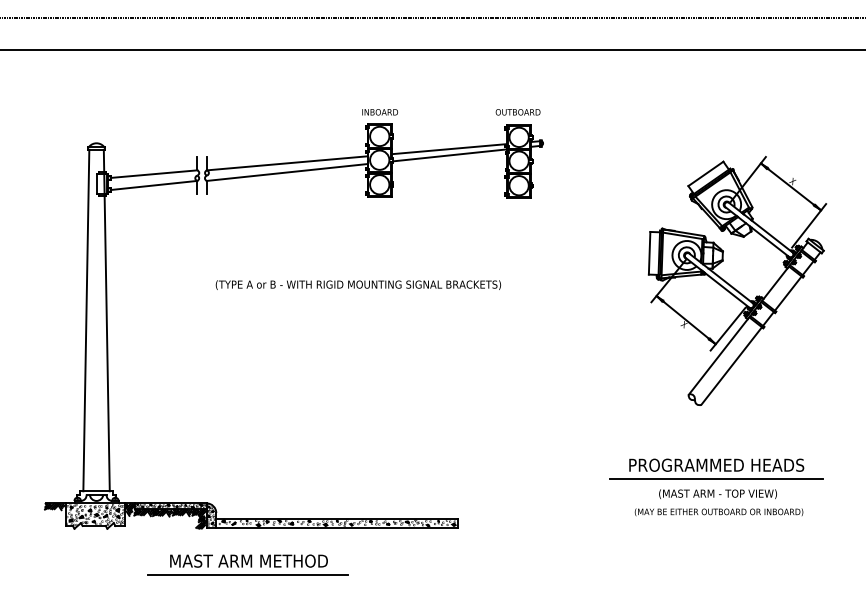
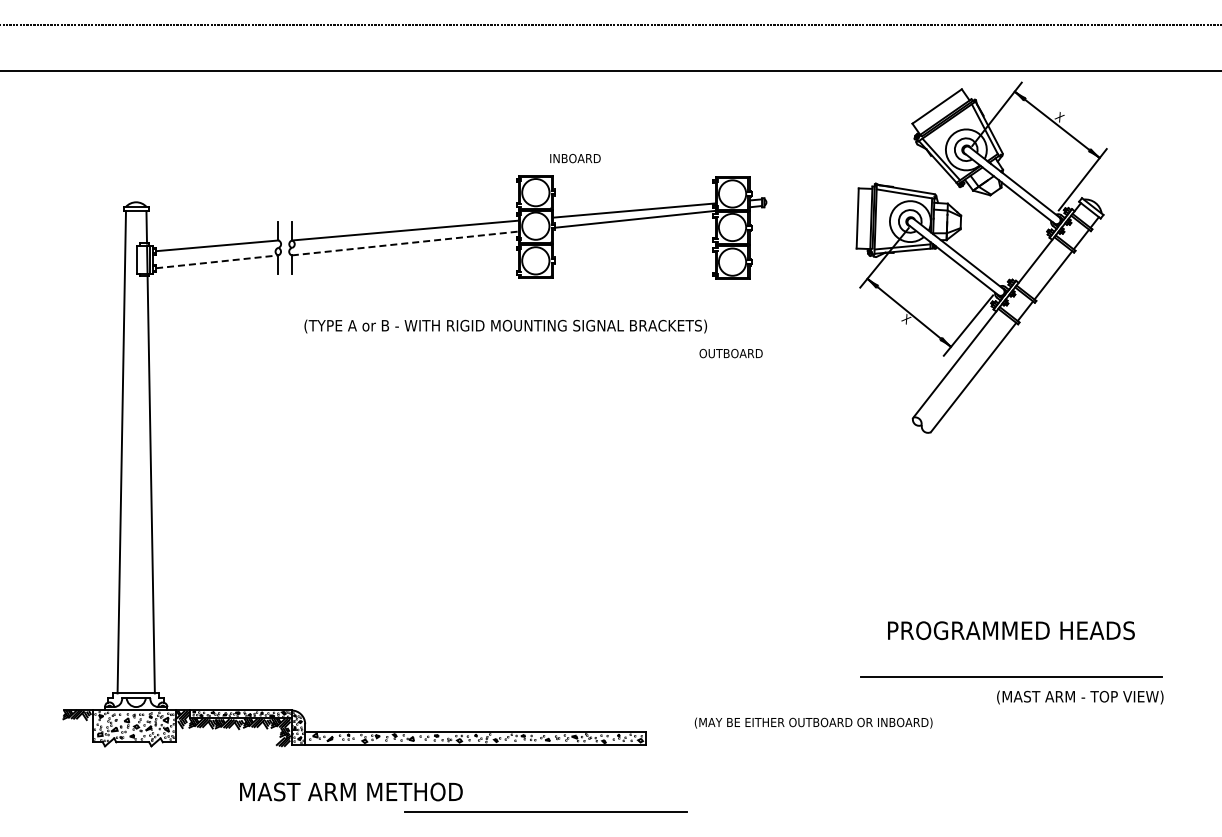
text: (380, 112) -> (575, 158), moved
text: (517, 112) -> (730, 353), moved
line: (287, 172) -> (405, 243), solid -> dashed
line: (154, 185) -> (217, 261), solid -> dashed
text: (358, 285) -> (505, 326), moved
part: (733, 287) -> (976, 266), moved
text: (716, 465) -> (1011, 630), moved
text: (718, 494) -> (1080, 697), moved
text: (718, 511) -> (813, 722), moved
line: (247, 574) -> (545, 811), moved

